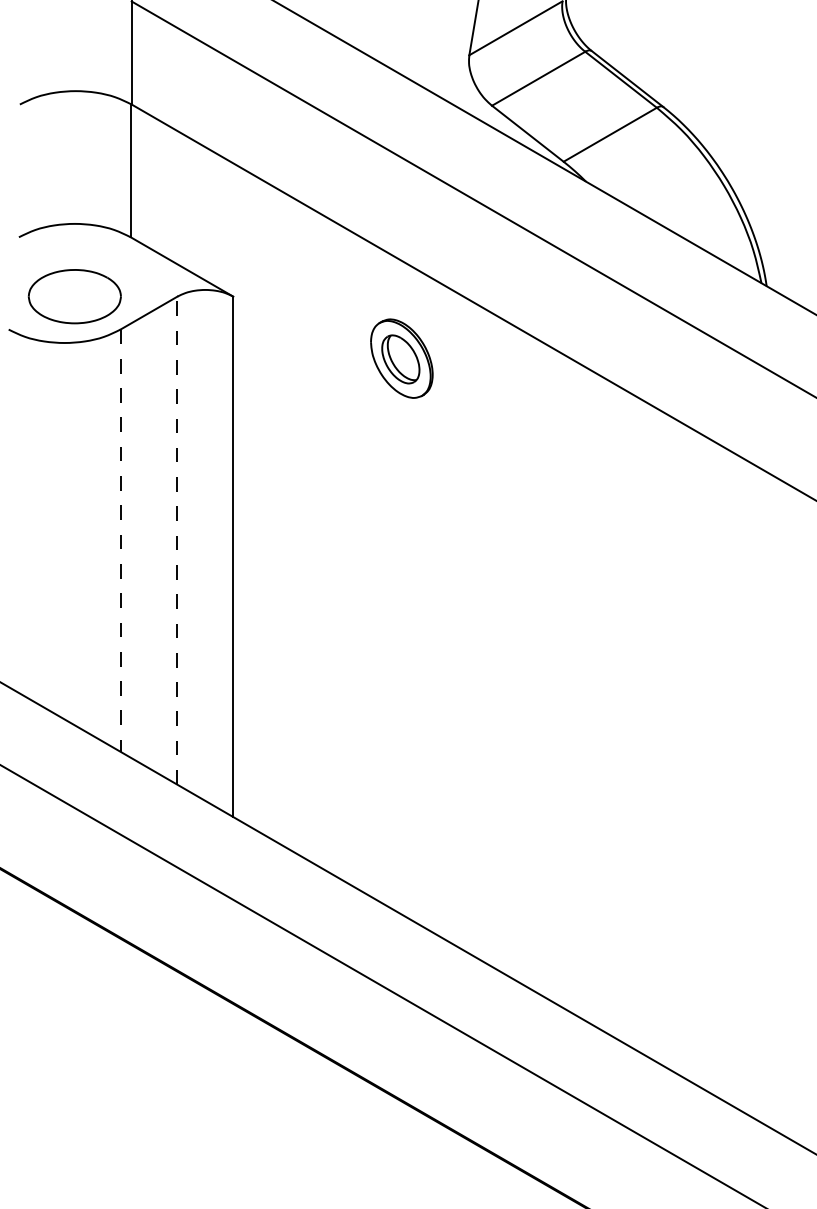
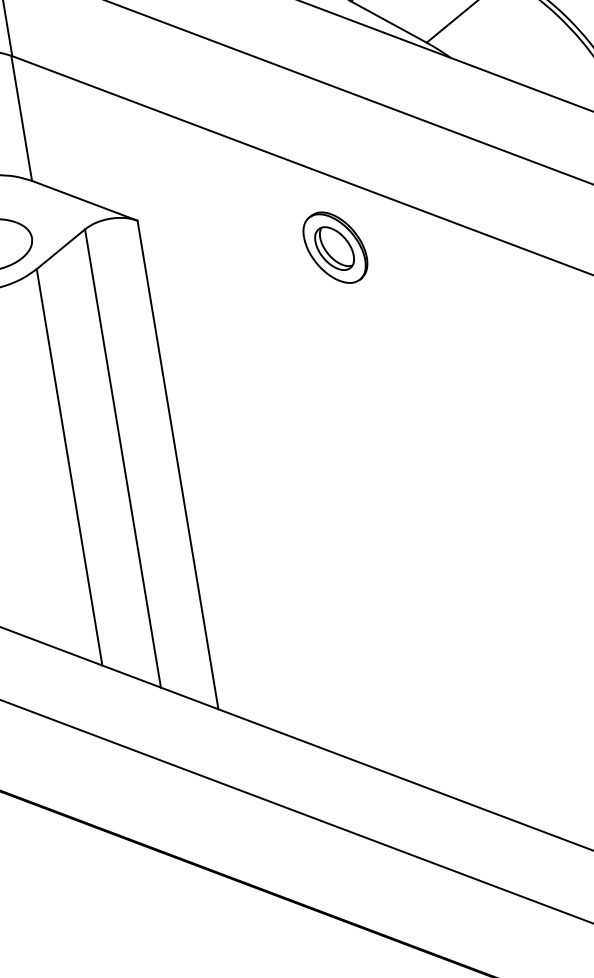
part: (401, 358) -> (335, 247), moved
line: (177, 540) -> (123, 458), dashed -> solid
line: (120, 541) -> (69, 468), dashed -> solid

